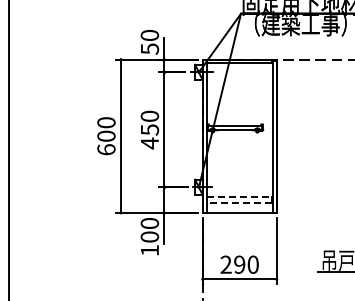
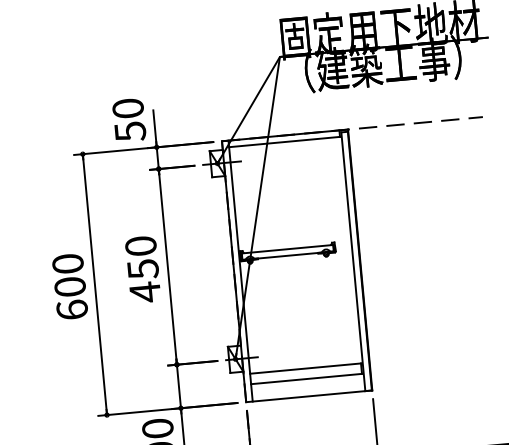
line: (239, 196) -> (306, 368), dashed -> solid
line: (239, 202) -> (307, 378), dashed -> solid

